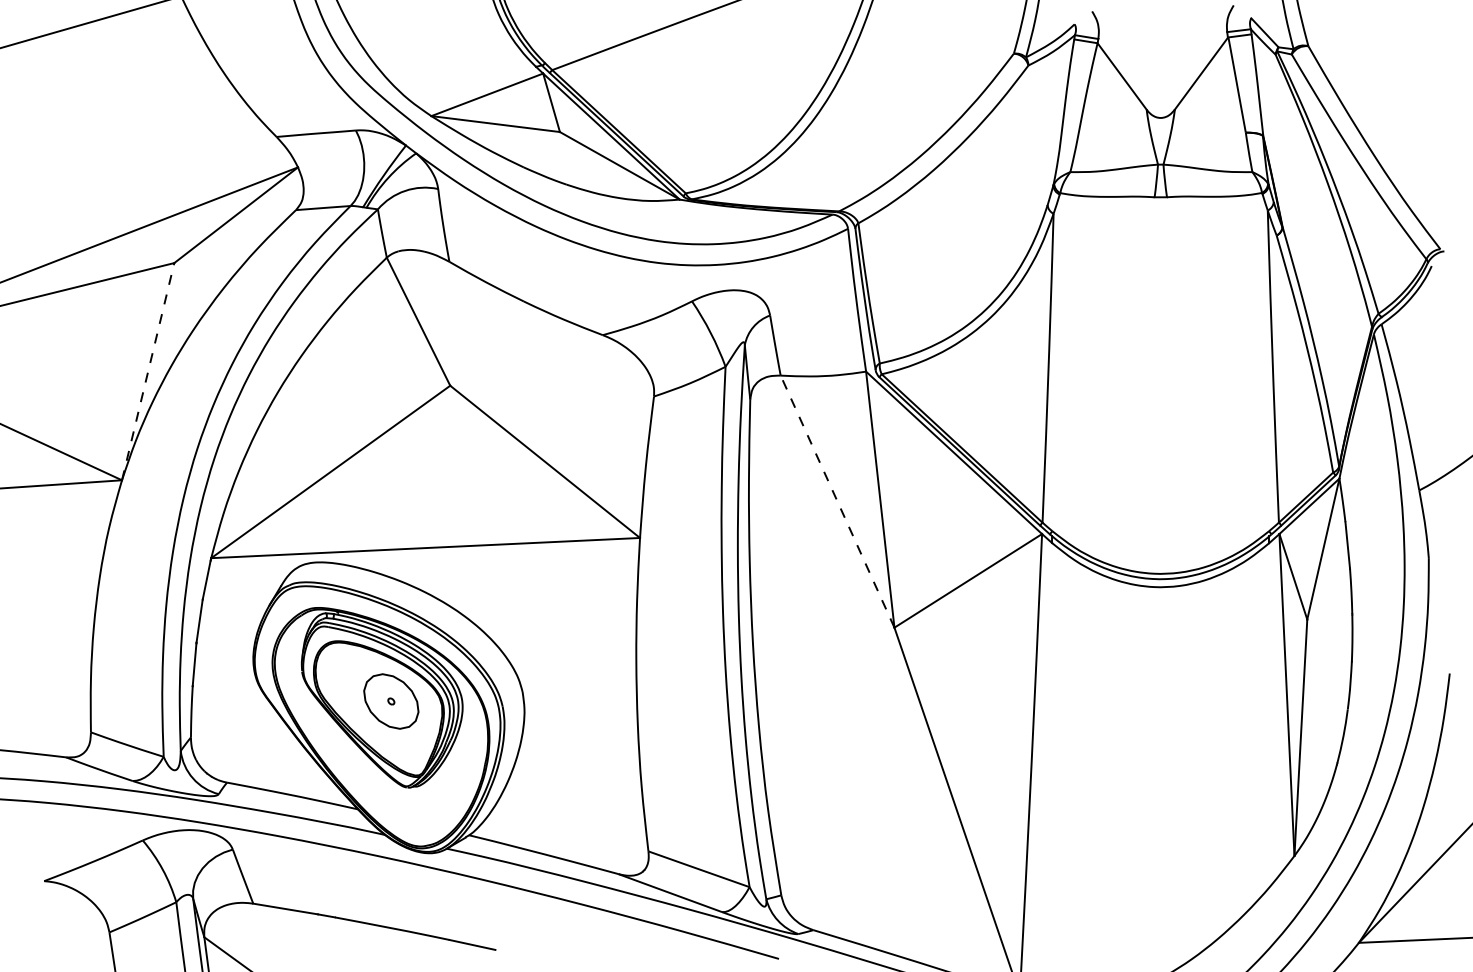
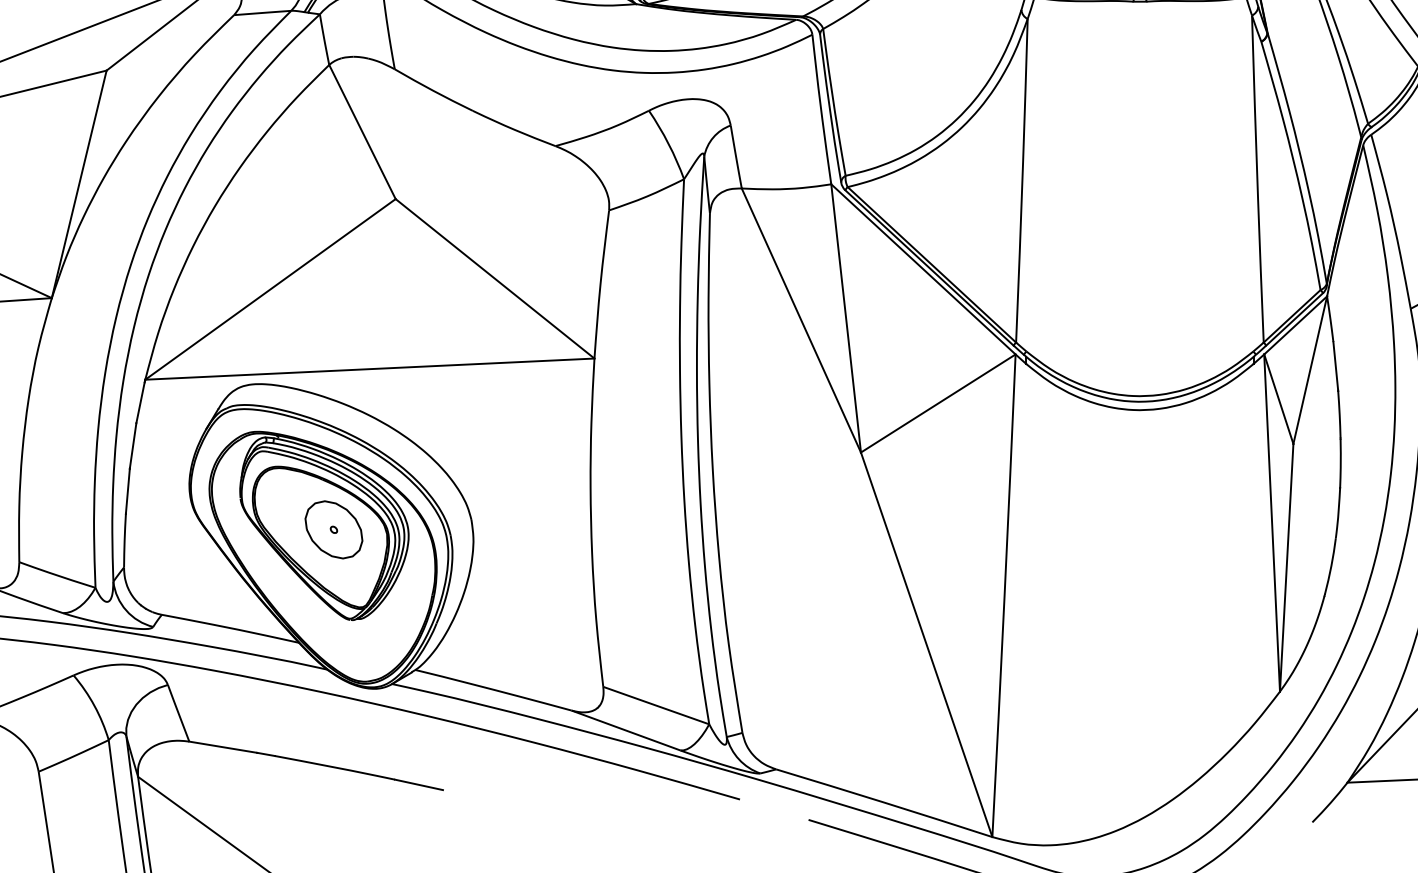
line: (148, 371) -> (79, 184), dashed -> solid
line: (837, 501) -> (801, 320), dashed -> solid

